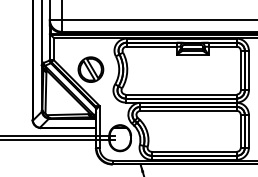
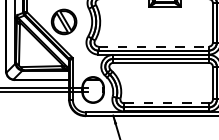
line: (181, 94) -> (154, 46), solid -> dashed
line: (194, 151) -> (166, 103), solid -> dashed

